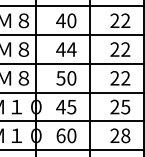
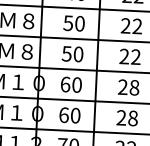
text: (66, 49) -> (74, 23), 44 -> 50
text: (66, 106) -> (71, 84), 45 -> 60
text: (125, 106) -> (134, 87), 25 -> 28

